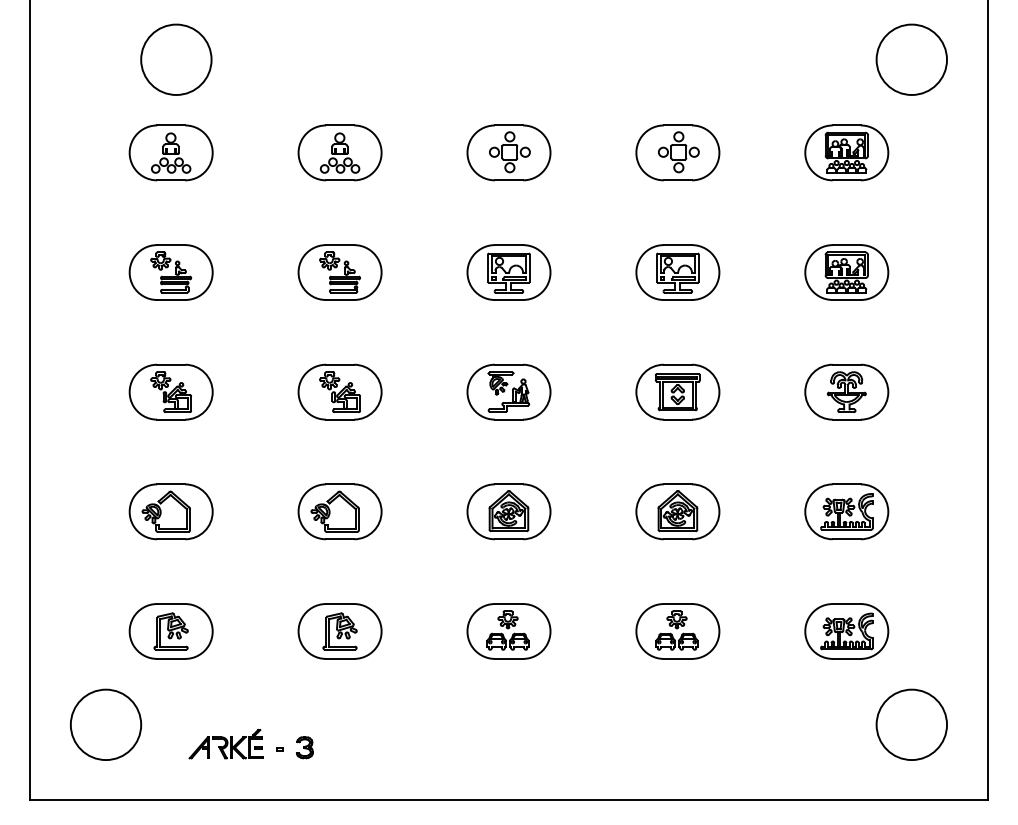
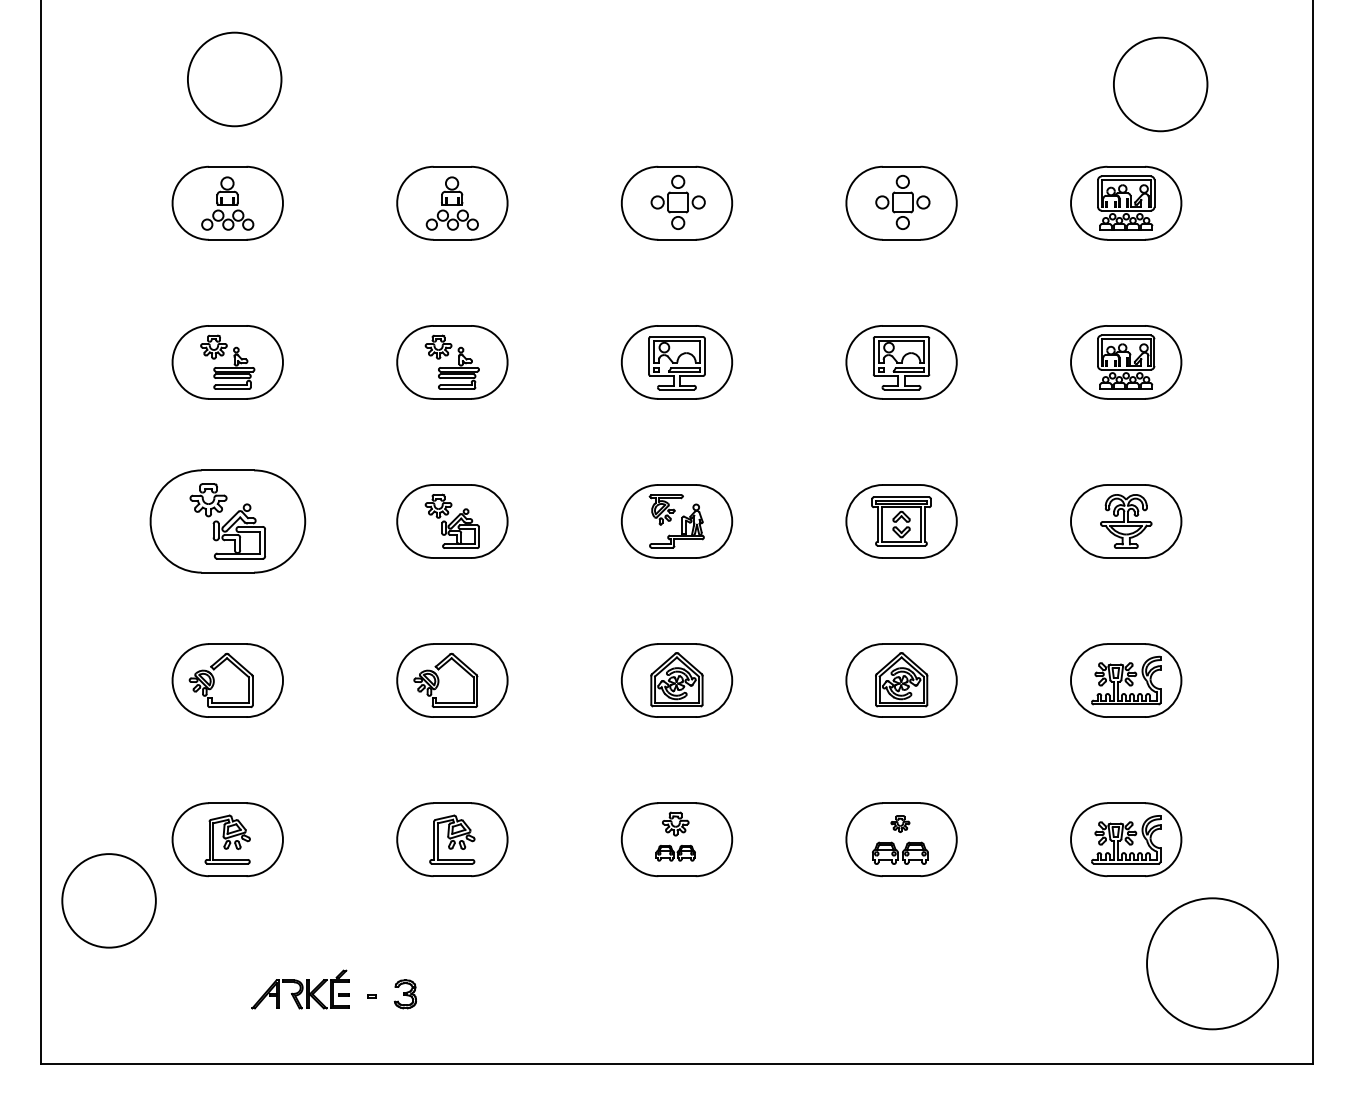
circle: (911, 59) -> (1160, 84), moved
part: (170, 392) -> (227, 521), size x1.4
part: (677, 619) -> (900, 823), size x0.7
part: (507, 641) -> (675, 852), size x0.7
circle: (105, 724) -> (108, 900), moved
circle: (911, 724) -> (1212, 963), size x1.4

